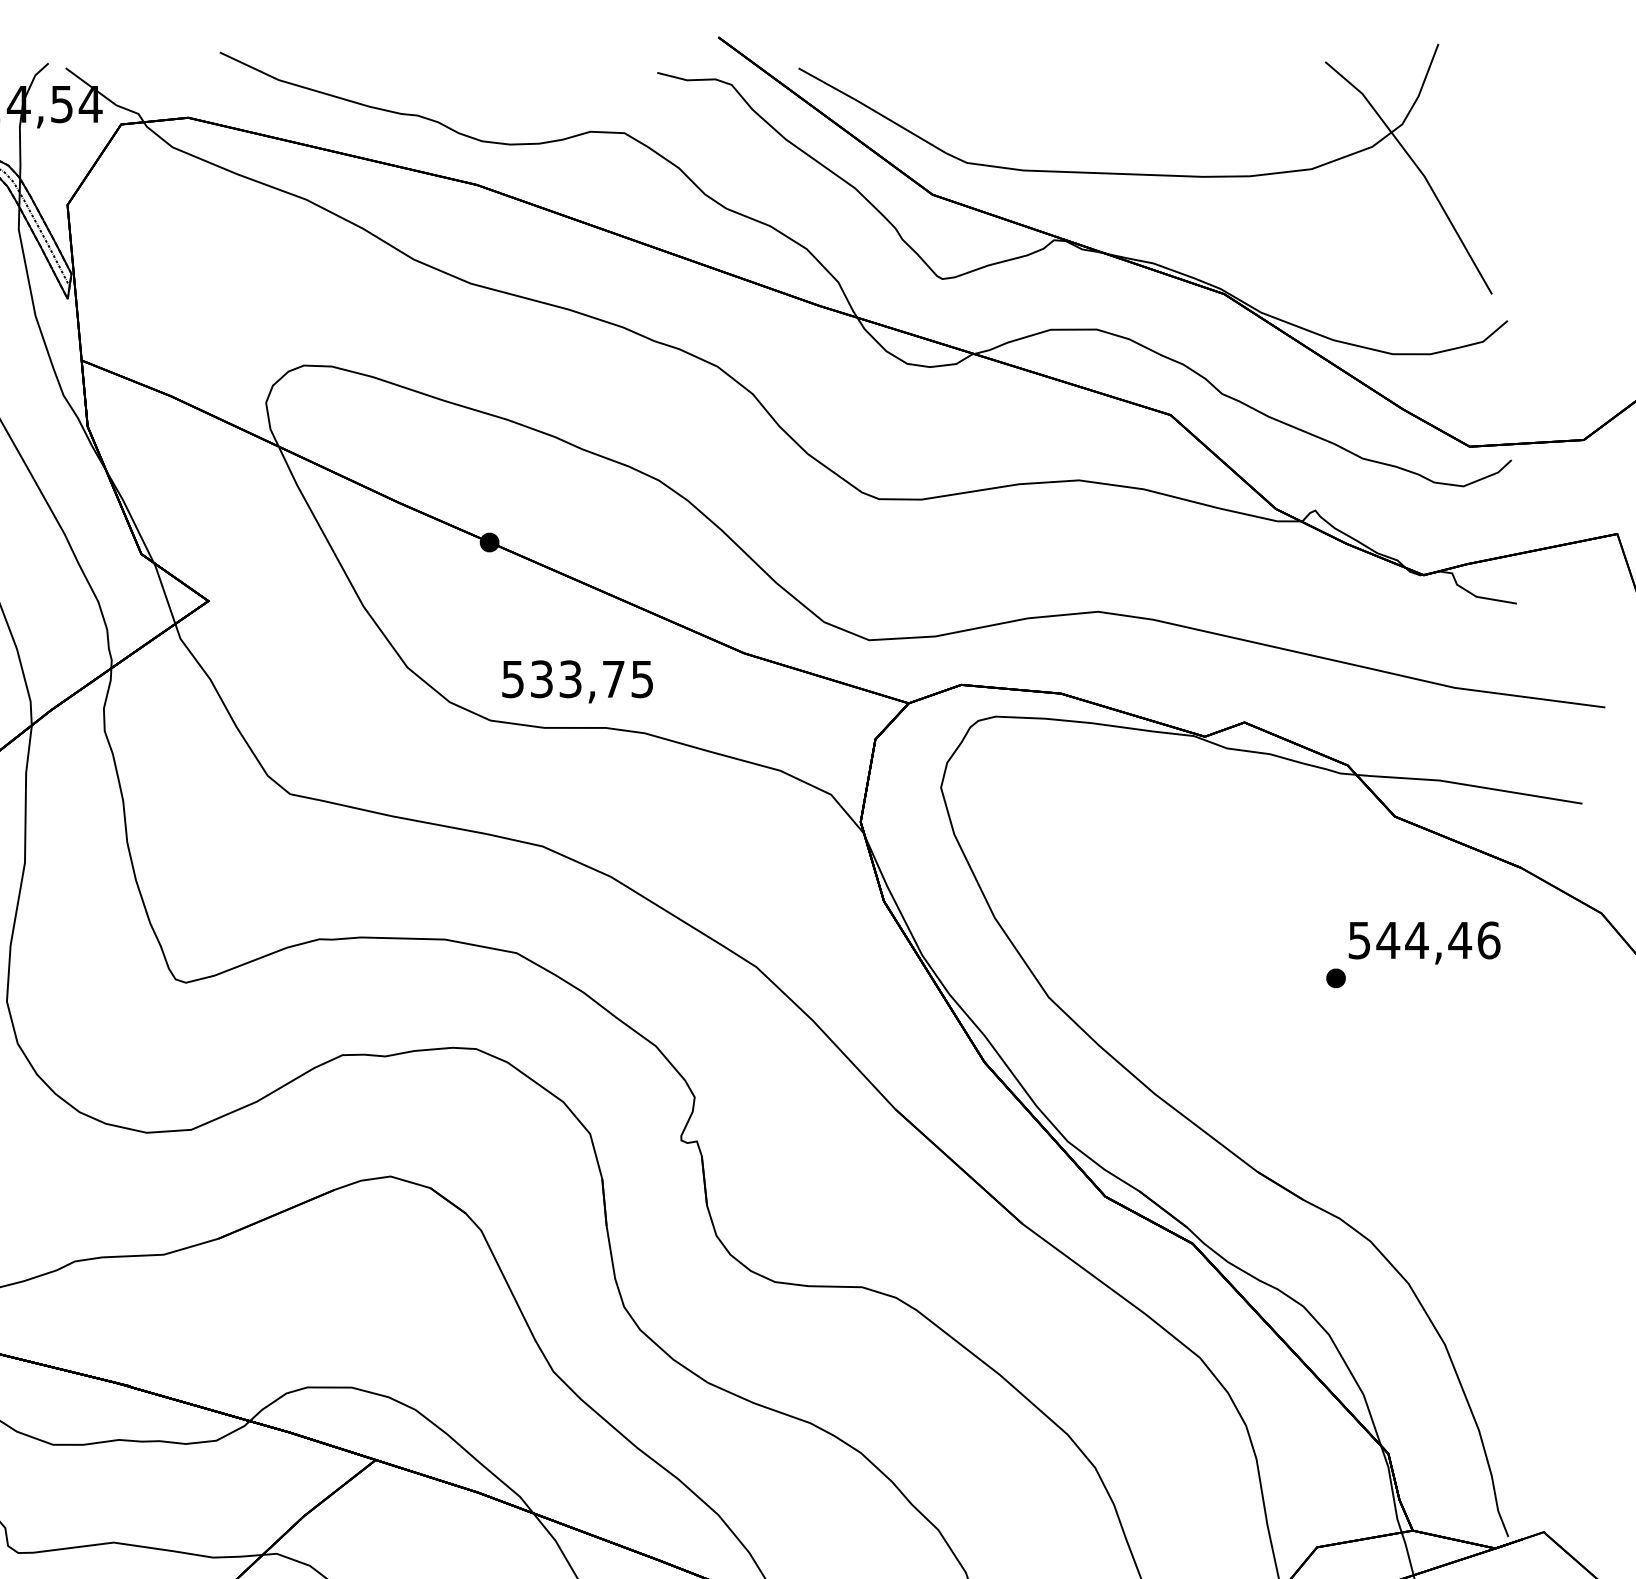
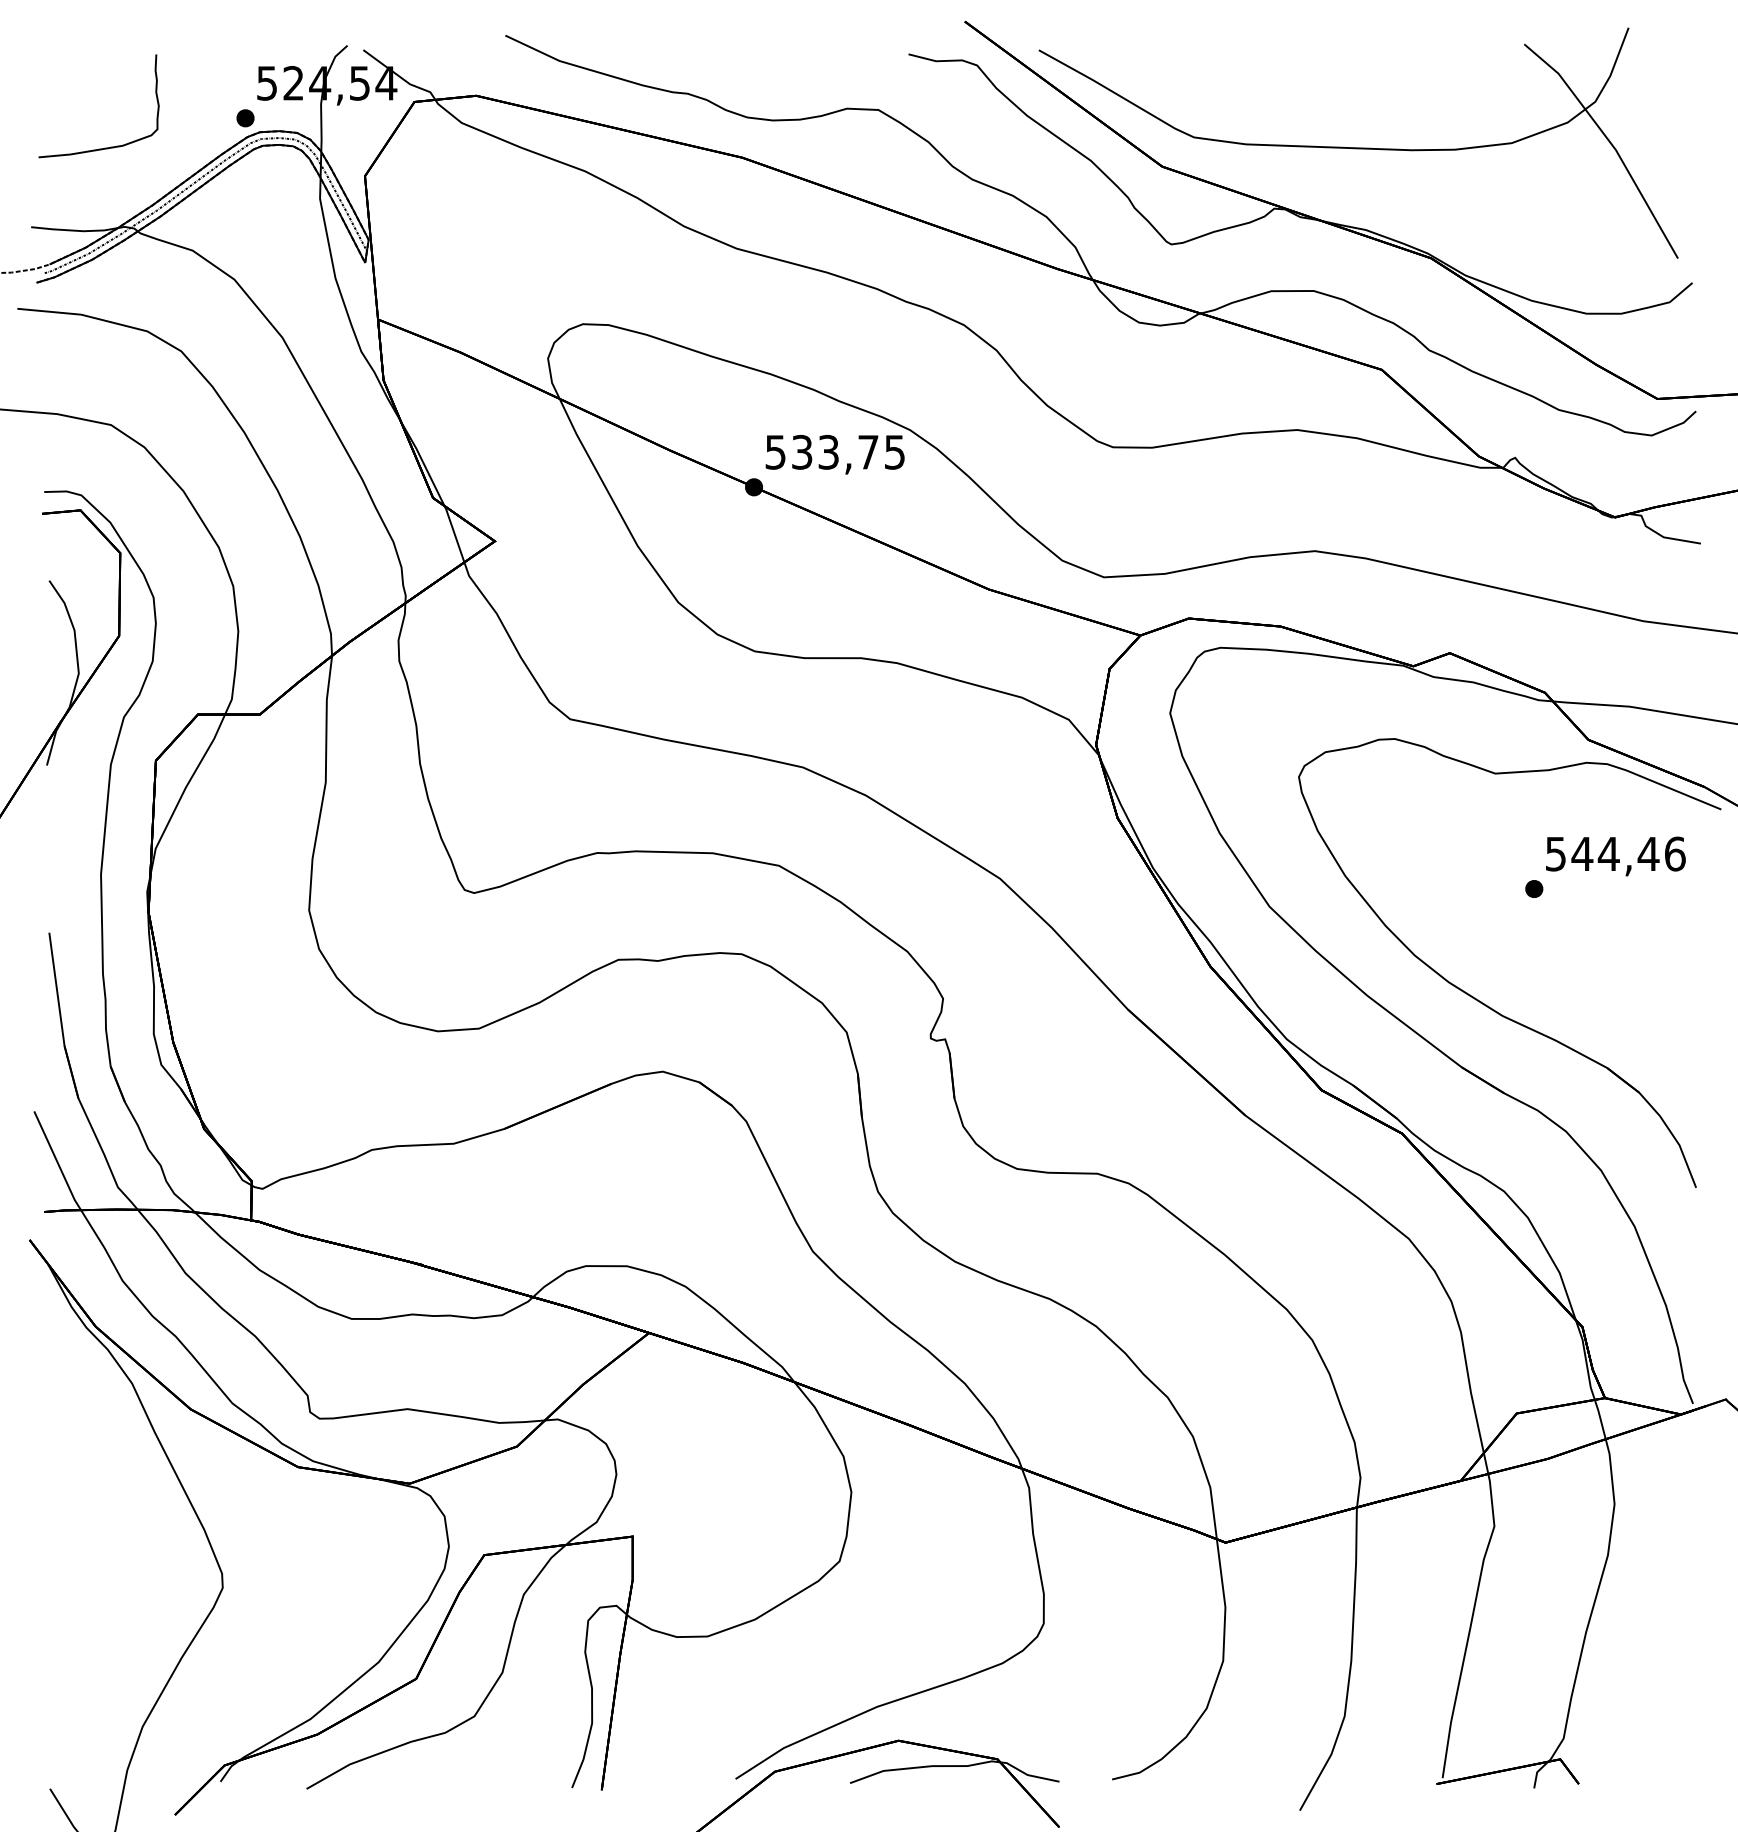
text: (576, 681) -> (834, 454), moved
part: (1280, 1101) -> (1483, 1002), added

